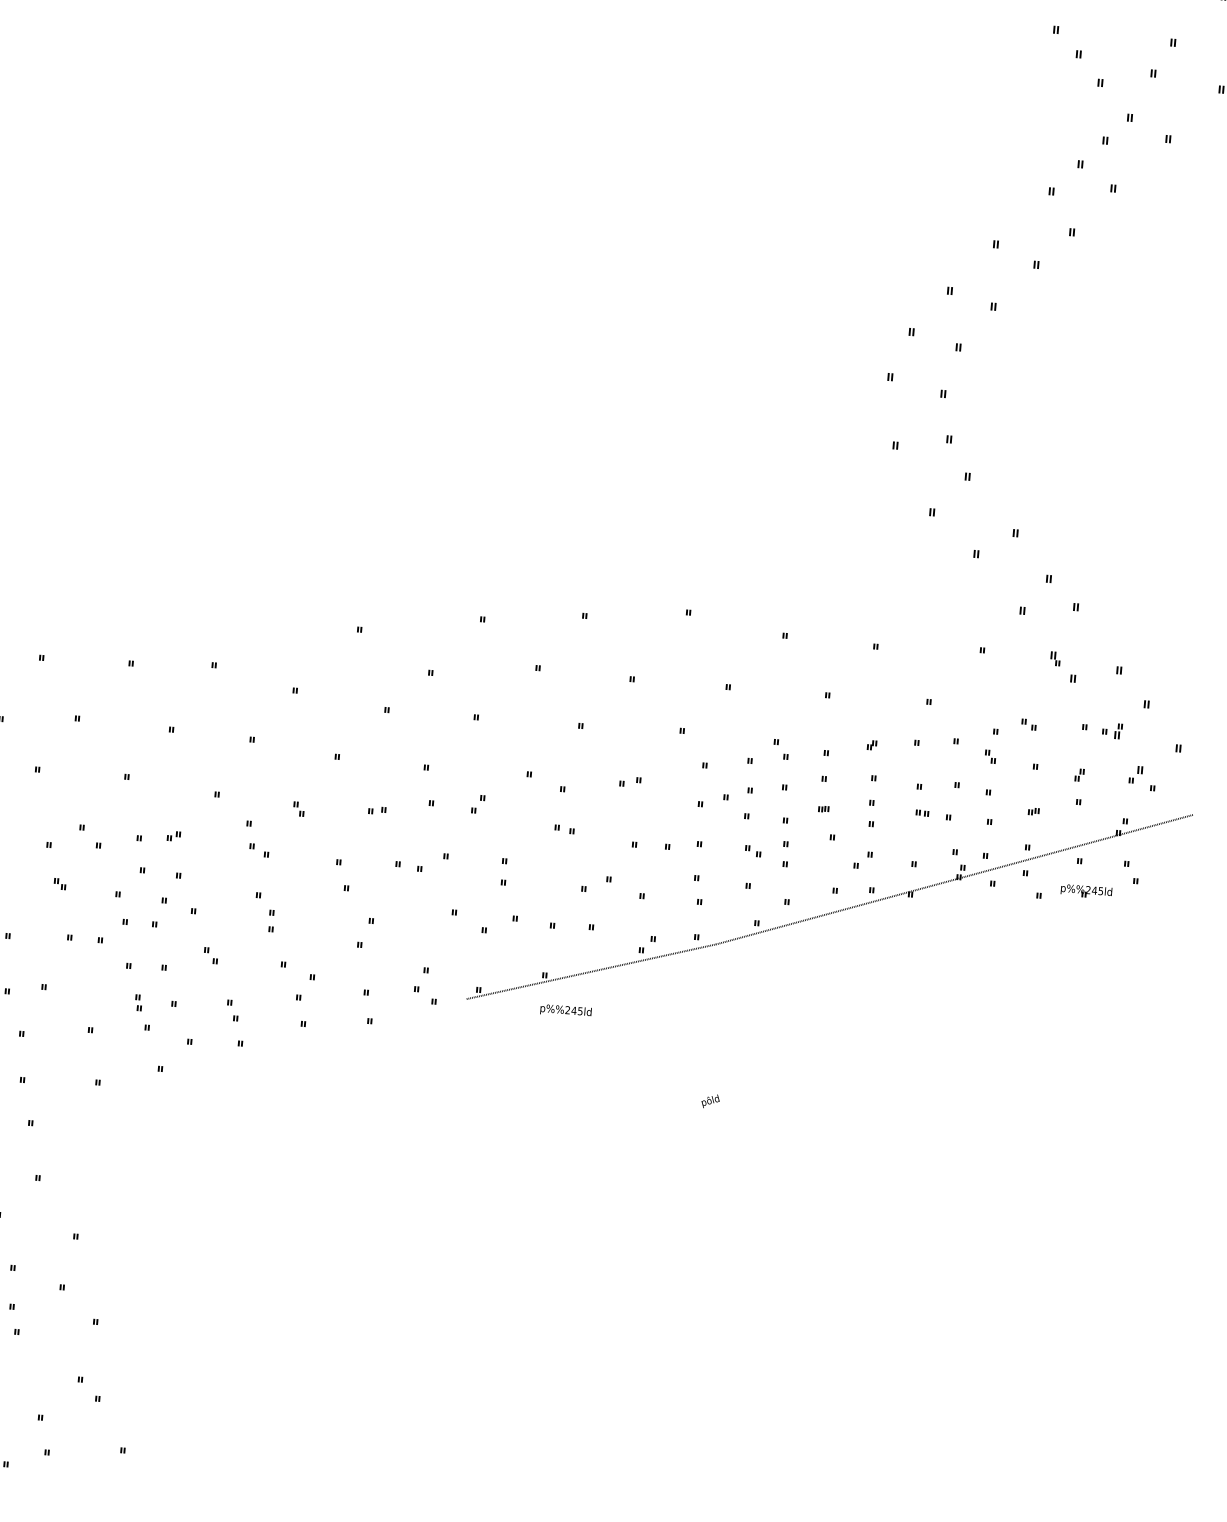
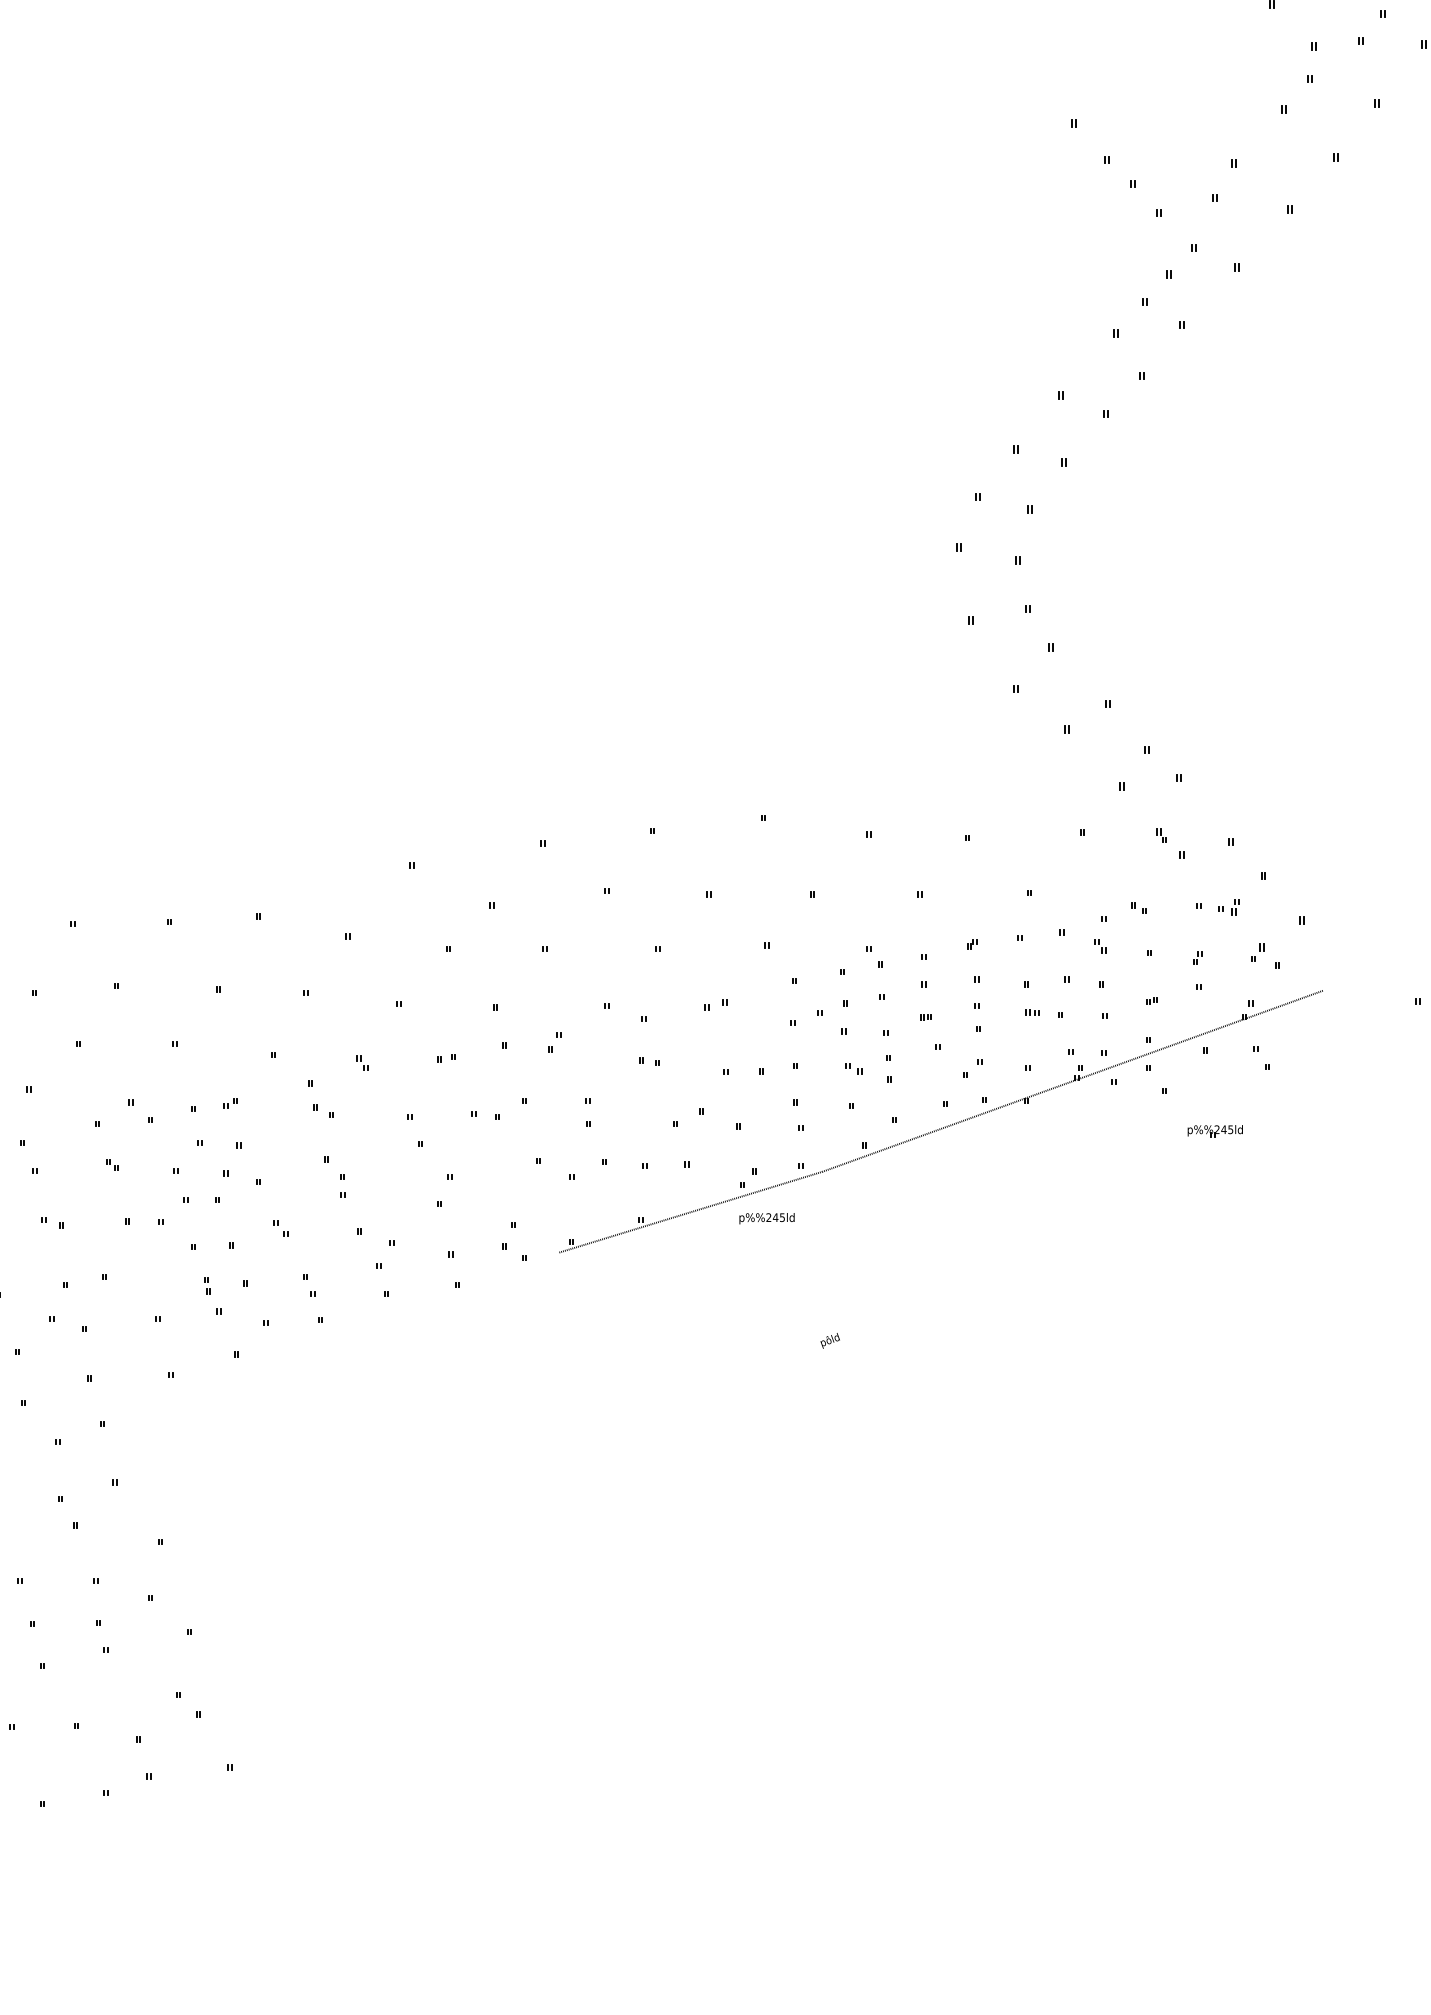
part: (1085, 891) -> (1214, 1131), moved
text: (565, 1010) -> (766, 1218), moved

